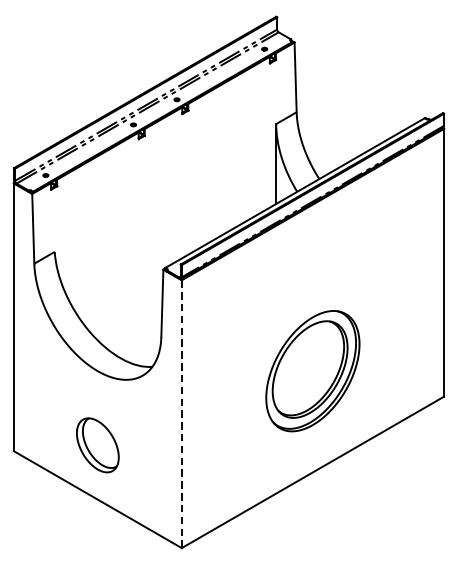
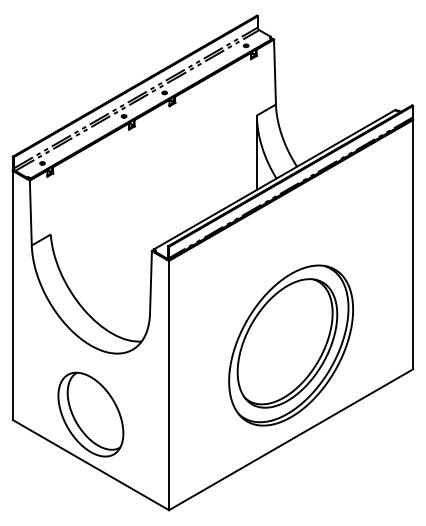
part: (312, 371) -> (290, 345), size x1.43
line: (182, 414) -> (169, 385), dashed -> solid
part: (97, 445) -> (90, 414), size x1.67

